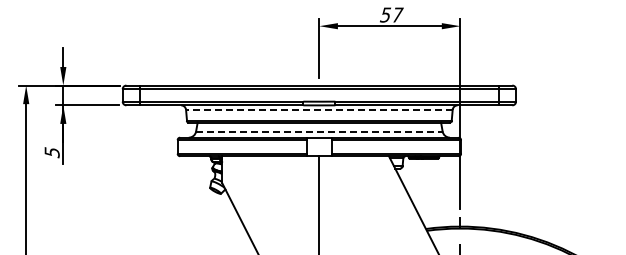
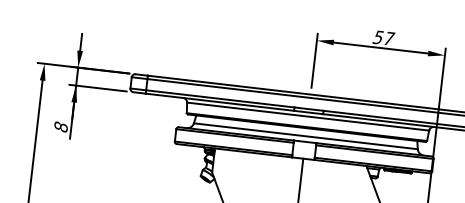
line: (318, 109) -> (307, 116), dashed -> solid
line: (319, 131) -> (305, 136), dashed -> solid
text: (51, 152) -> (60, 127), 5 -> 8

